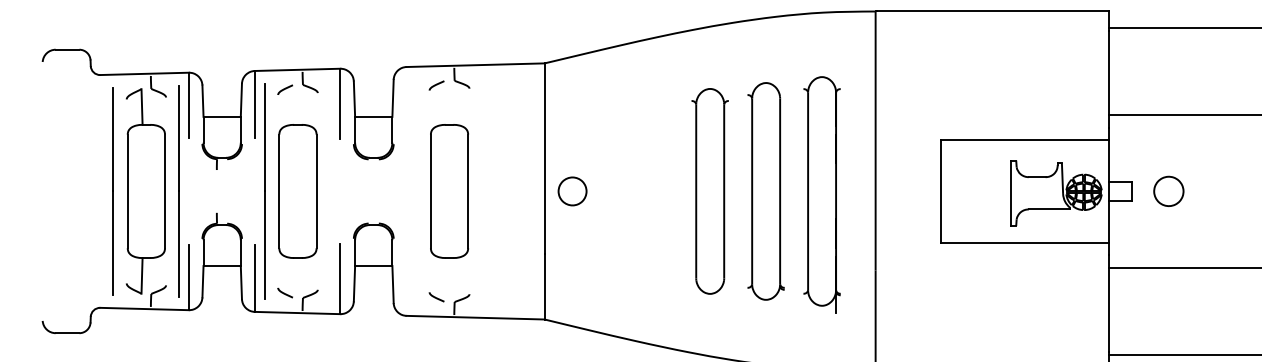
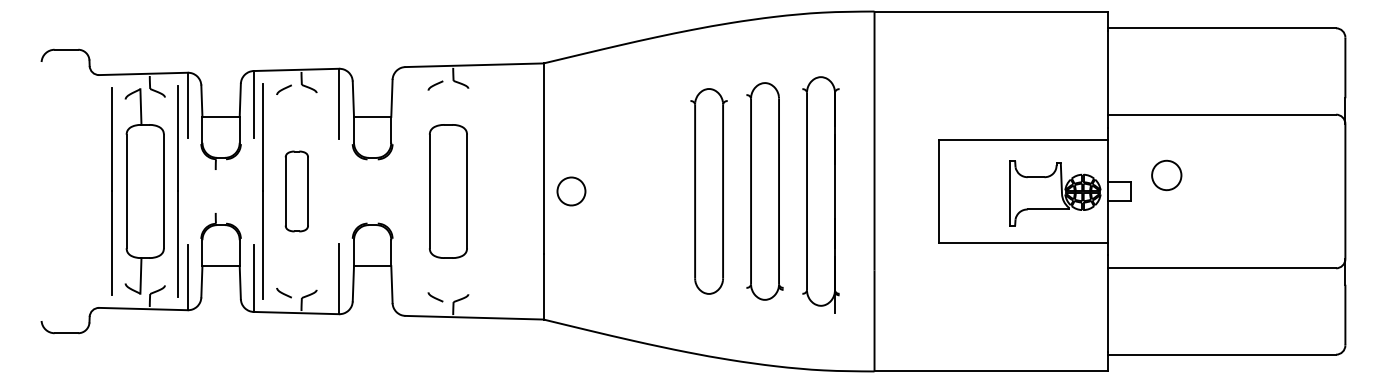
part: (297, 191) -> (296, 191), size x0.6
part: (1168, 191) -> (1166, 175), moved

